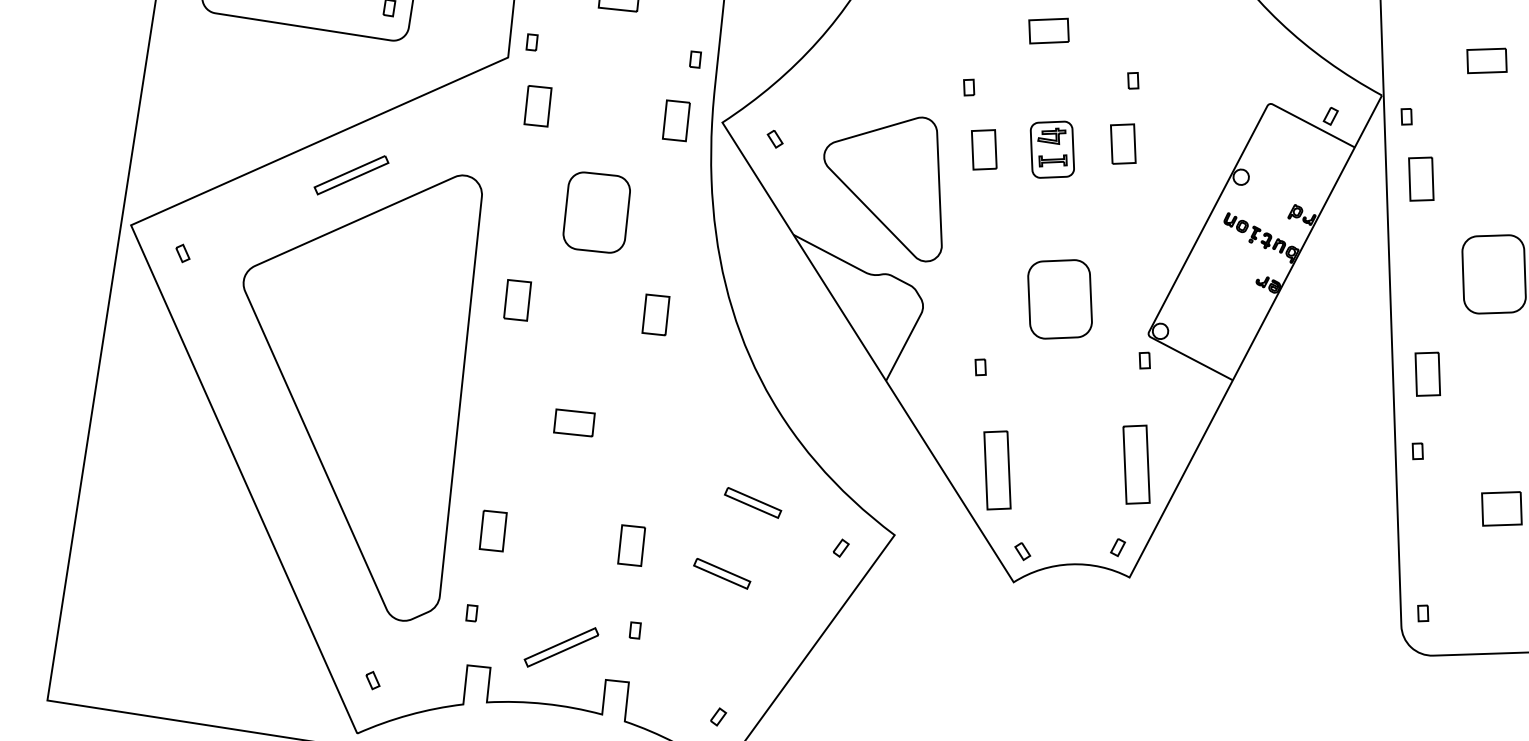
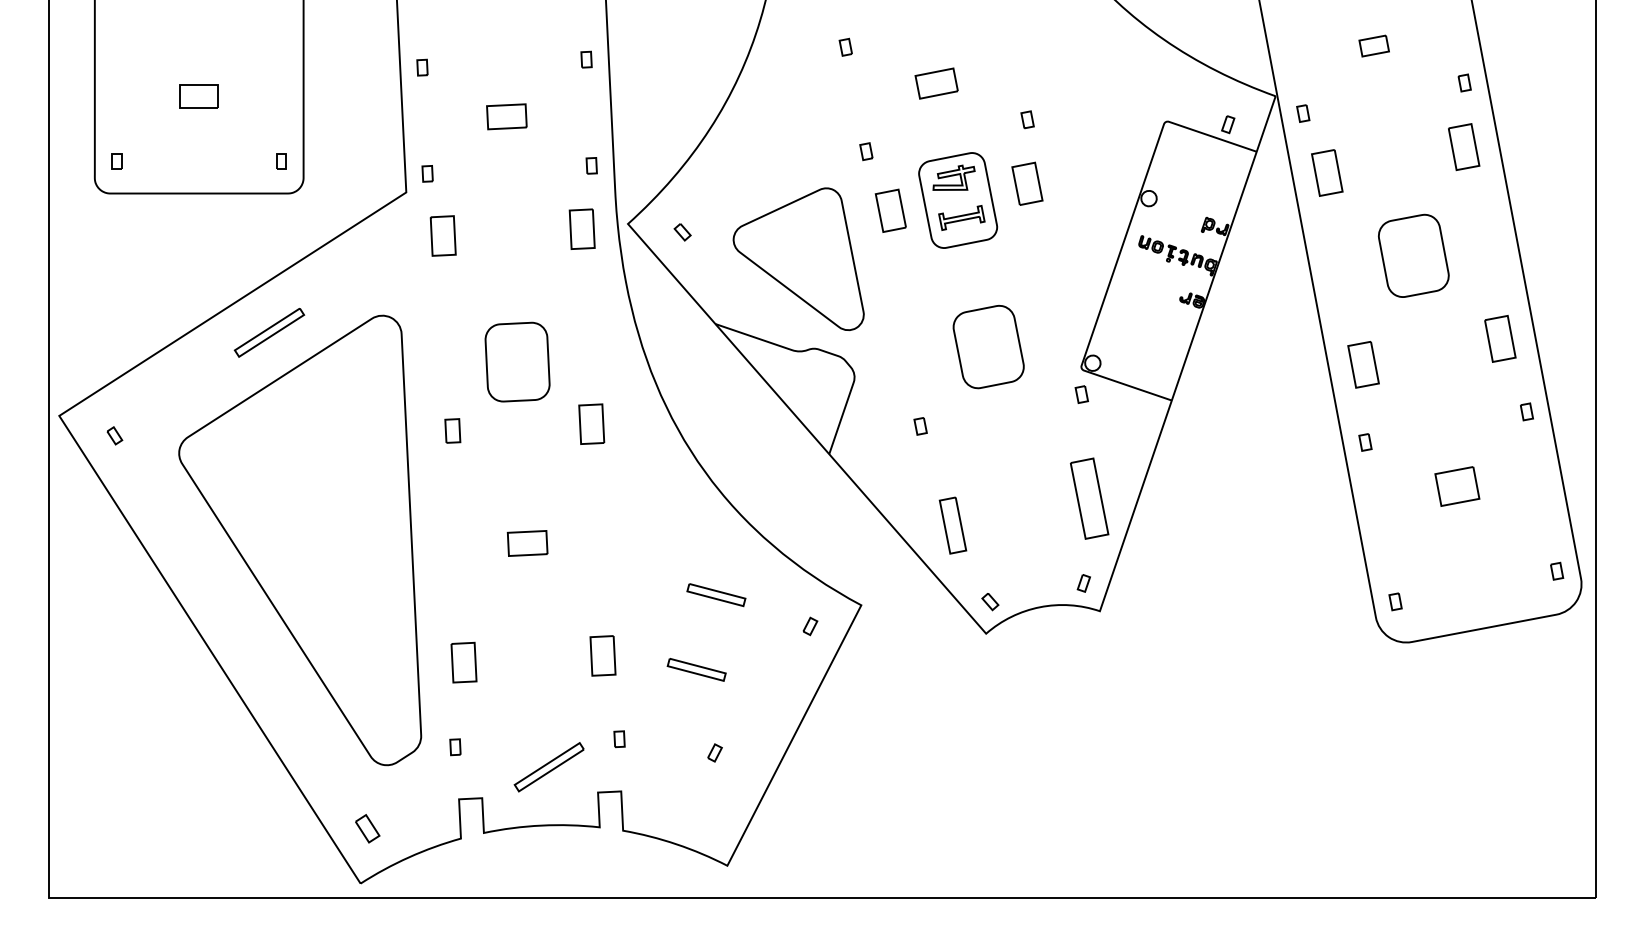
part: (1487, 60) -> (1374, 45), size x0.7
part: (1052, 148) -> (958, 199), size x1.6
part: (596, 211) -> (517, 361), moved
part: (517, 299) -> (452, 430), size x0.6
part: (997, 470) -> (952, 525), size x0.7
part: (373, 680) -> (368, 828), size x1.6
part: (718, 716) -> (714, 752), moved

